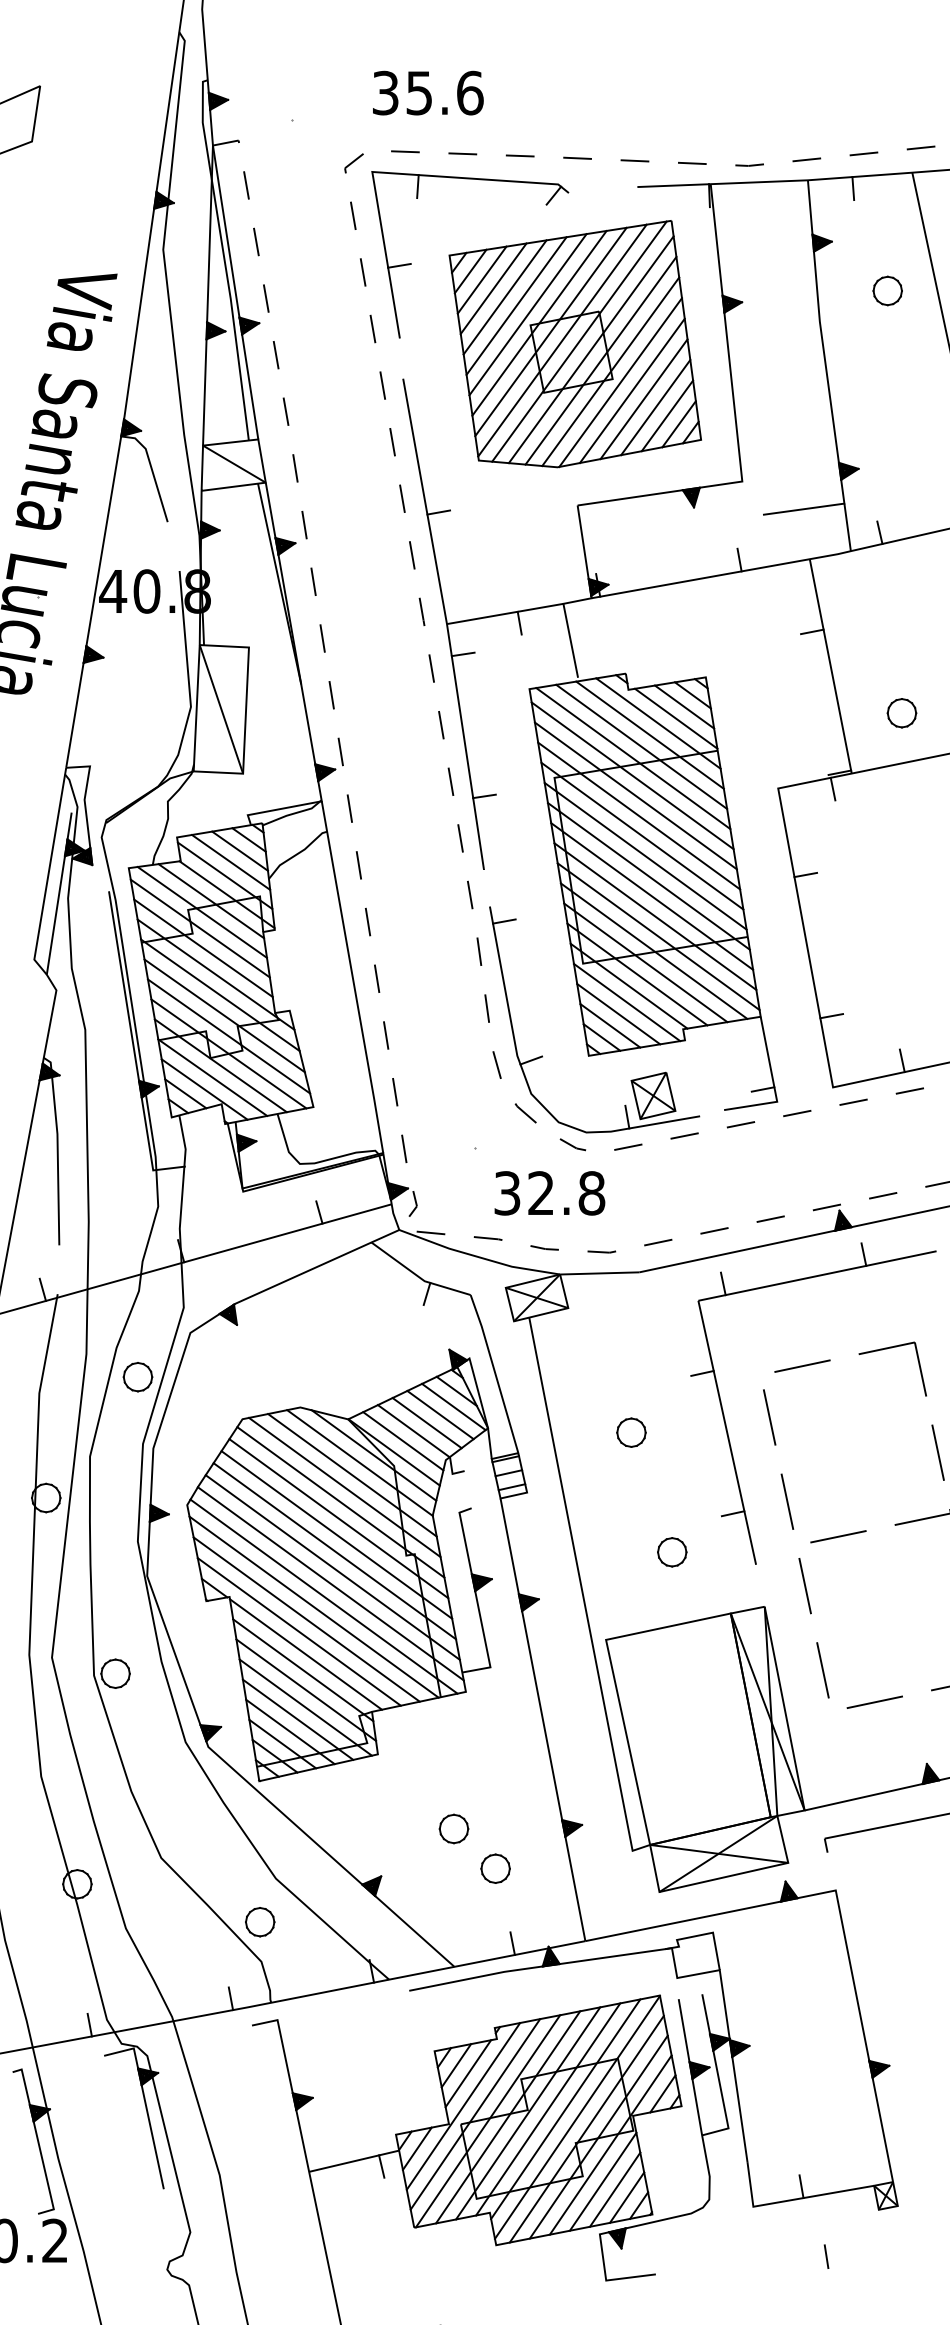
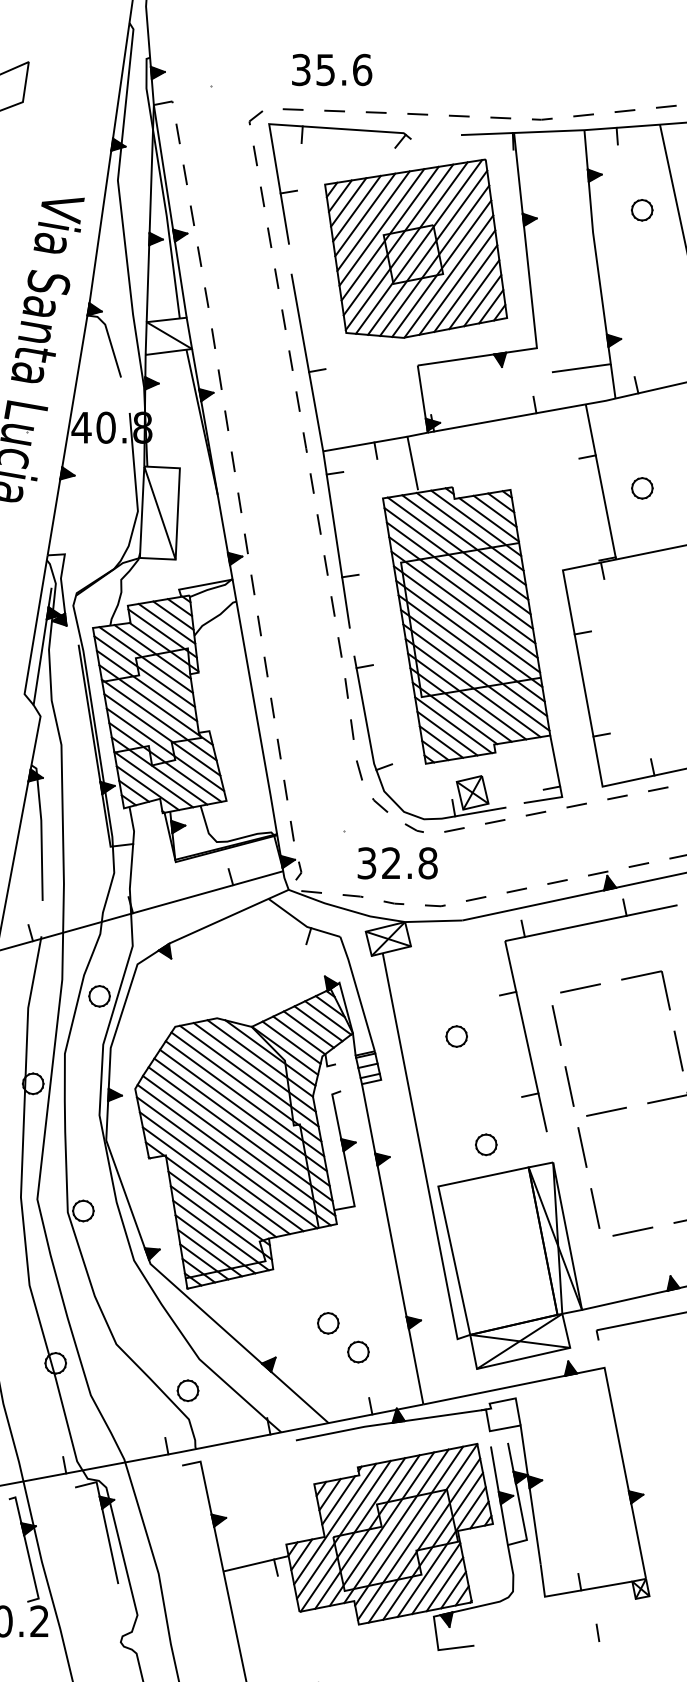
text: (428, 92) -> (332, 69), moved
part: (901, 713) -> (642, 488), moved
part: (672, 1552) -> (486, 1144), moved

